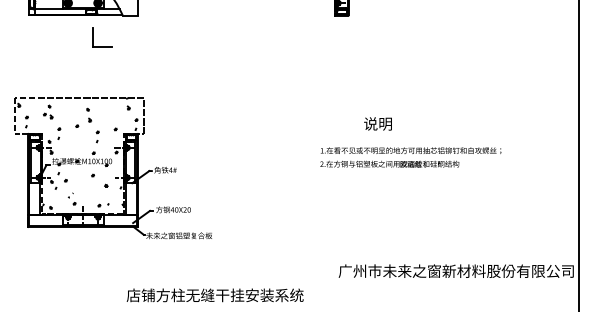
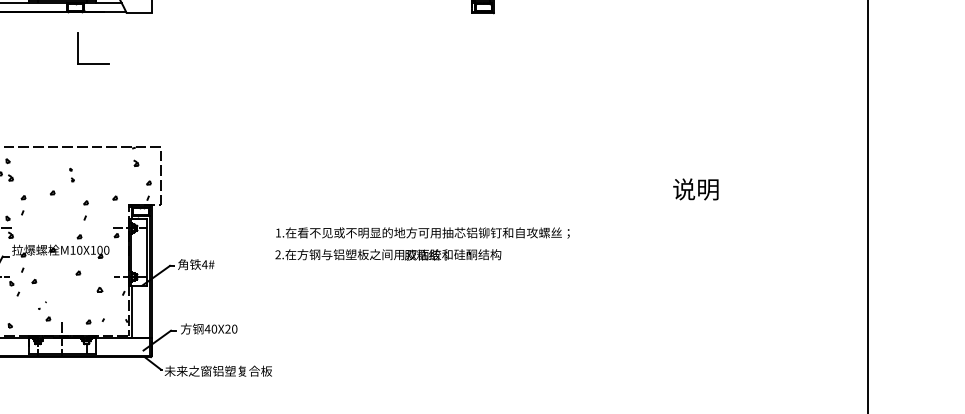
part: (88, 114) -> (71, 174), size x0.6
text: (377, 123) -> (695, 188), moved
text: (410, 157) -> (422, 243), moved

